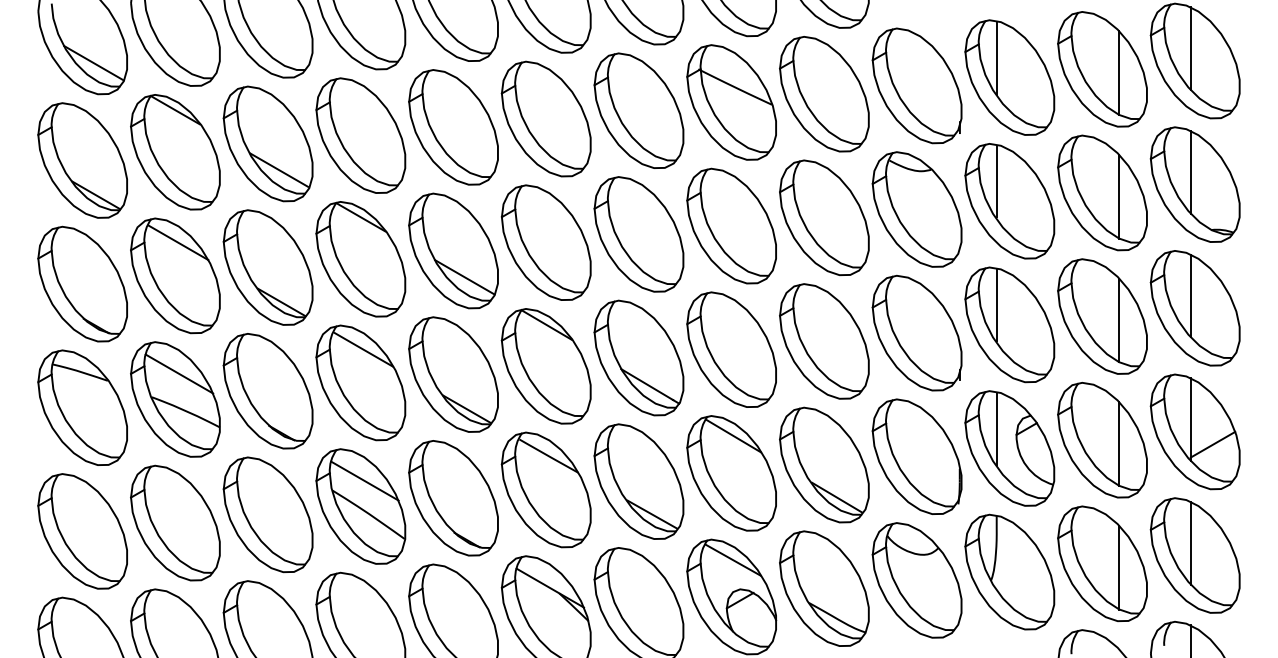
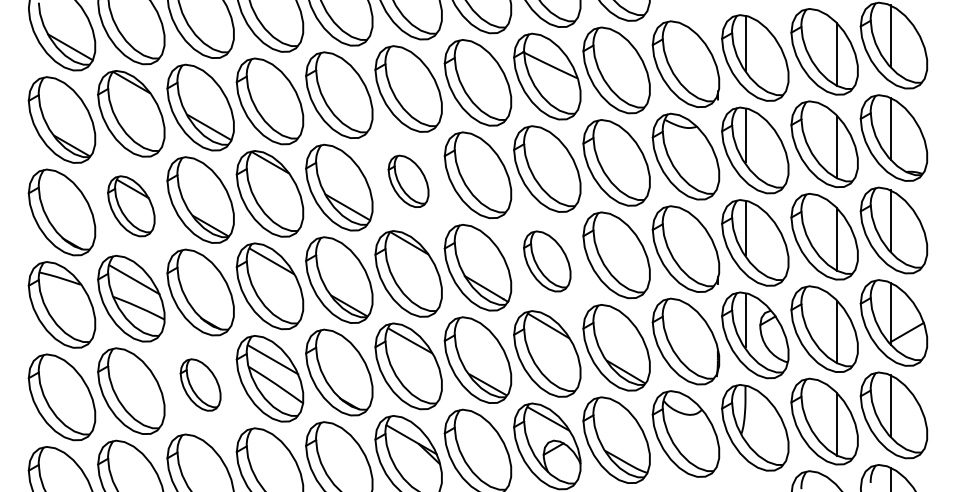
part: (545, 242) -> (408, 181), size x0.6
part: (175, 275) -> (131, 205), size x0.7
part: (731, 349) -> (547, 261), size x0.7
part: (267, 514) -> (200, 384), size x0.6

